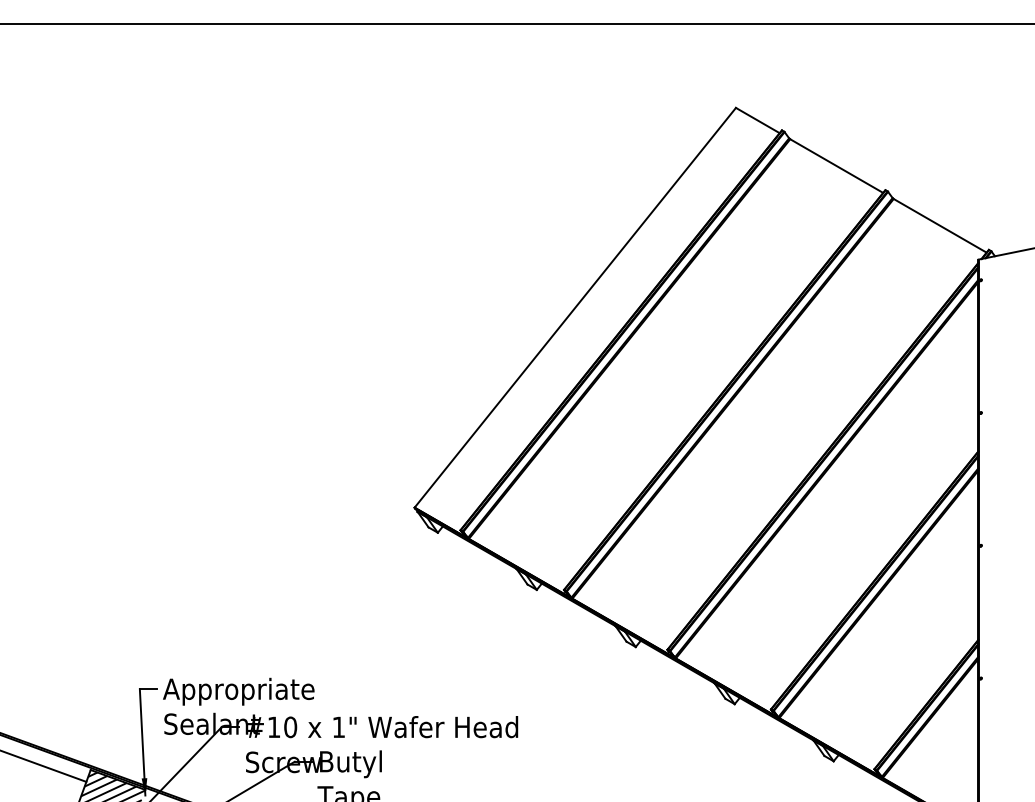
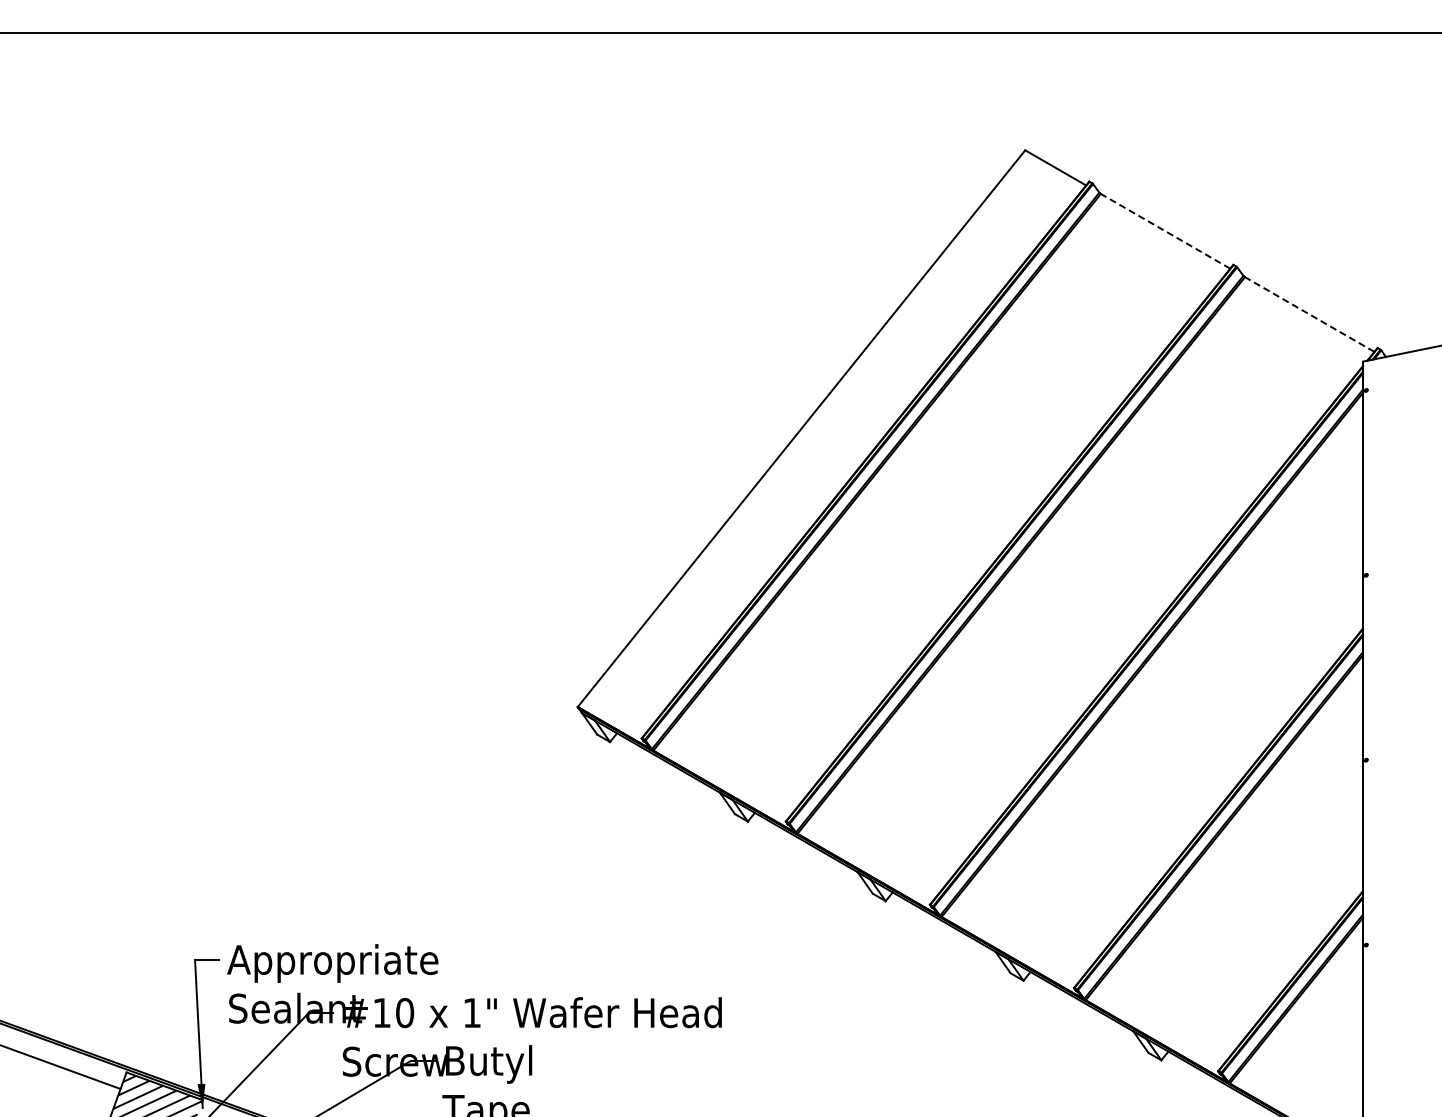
line: (836, 166) -> (1165, 231), solid -> dashed
line: (940, 225) -> (1309, 314), solid -> dashed

